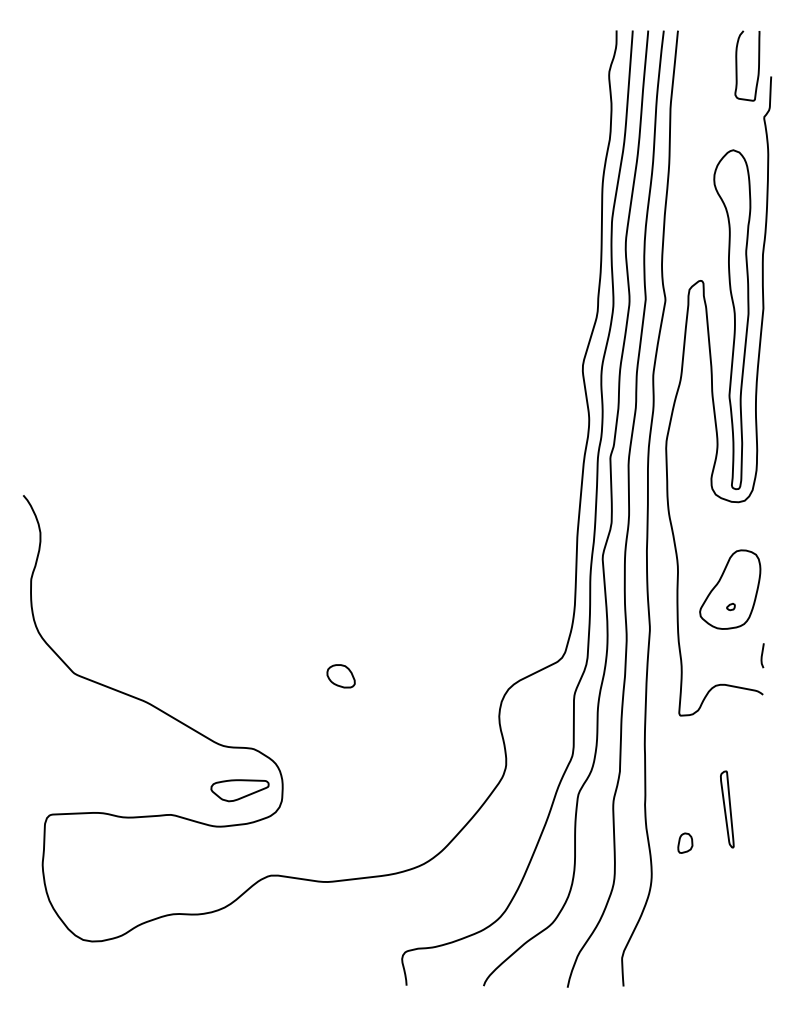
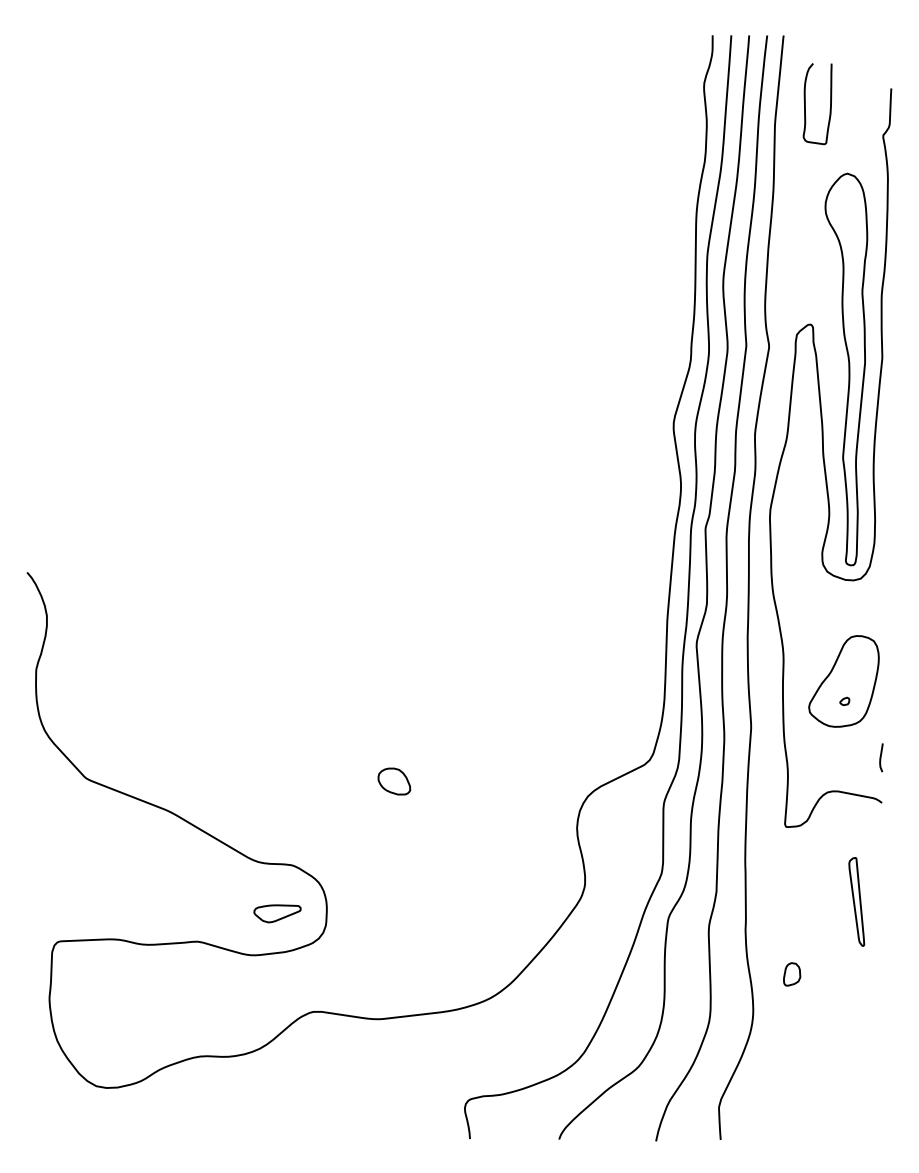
curve: (737, 65) -> (806, 103), moved
part: (239, 790) -> (276, 913), size x0.7
part: (727, 809) -> (856, 901), moved

